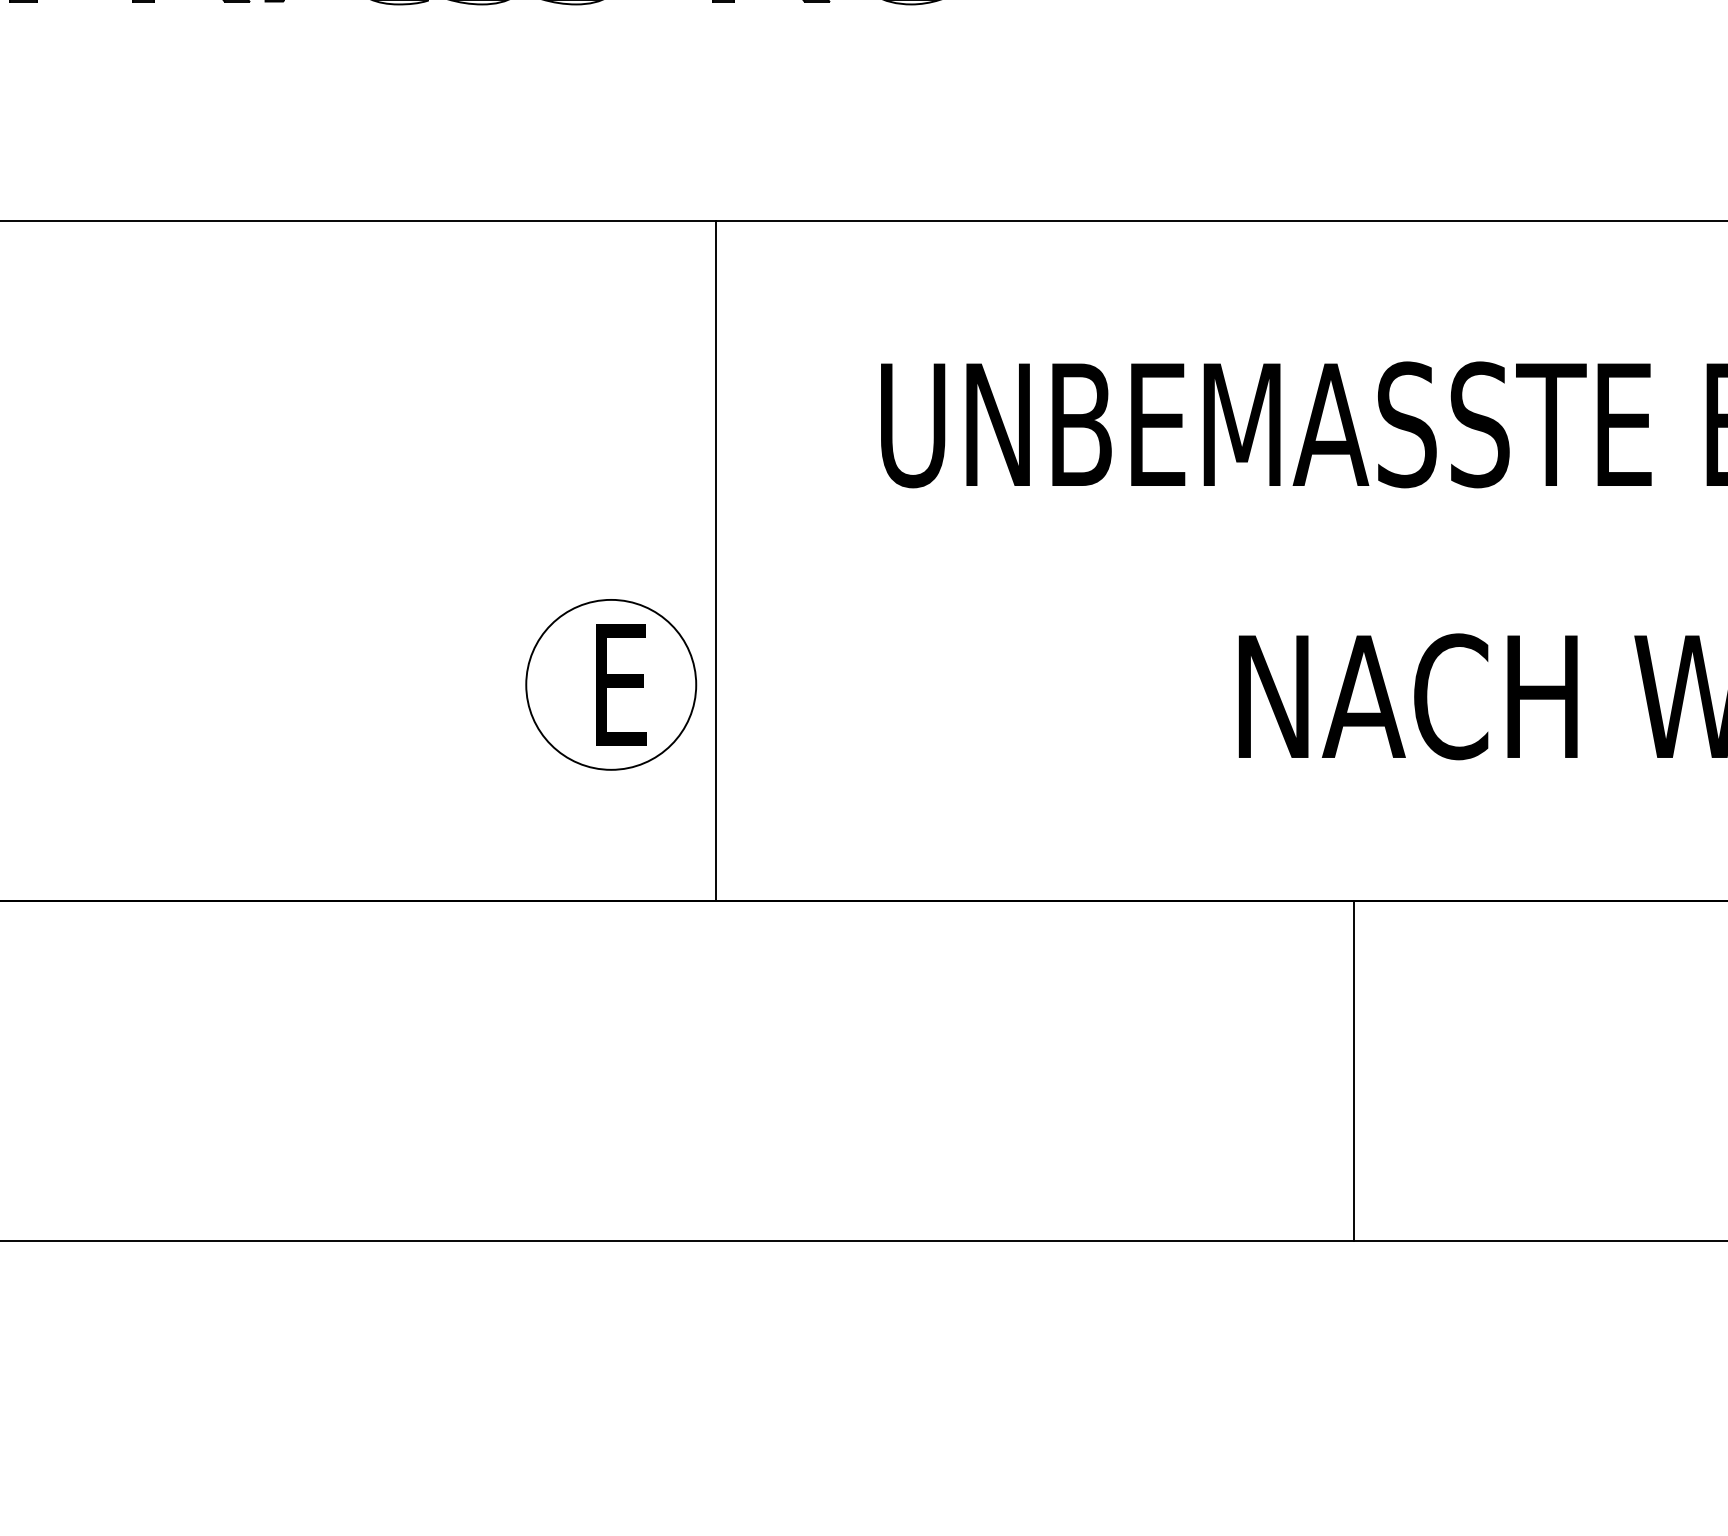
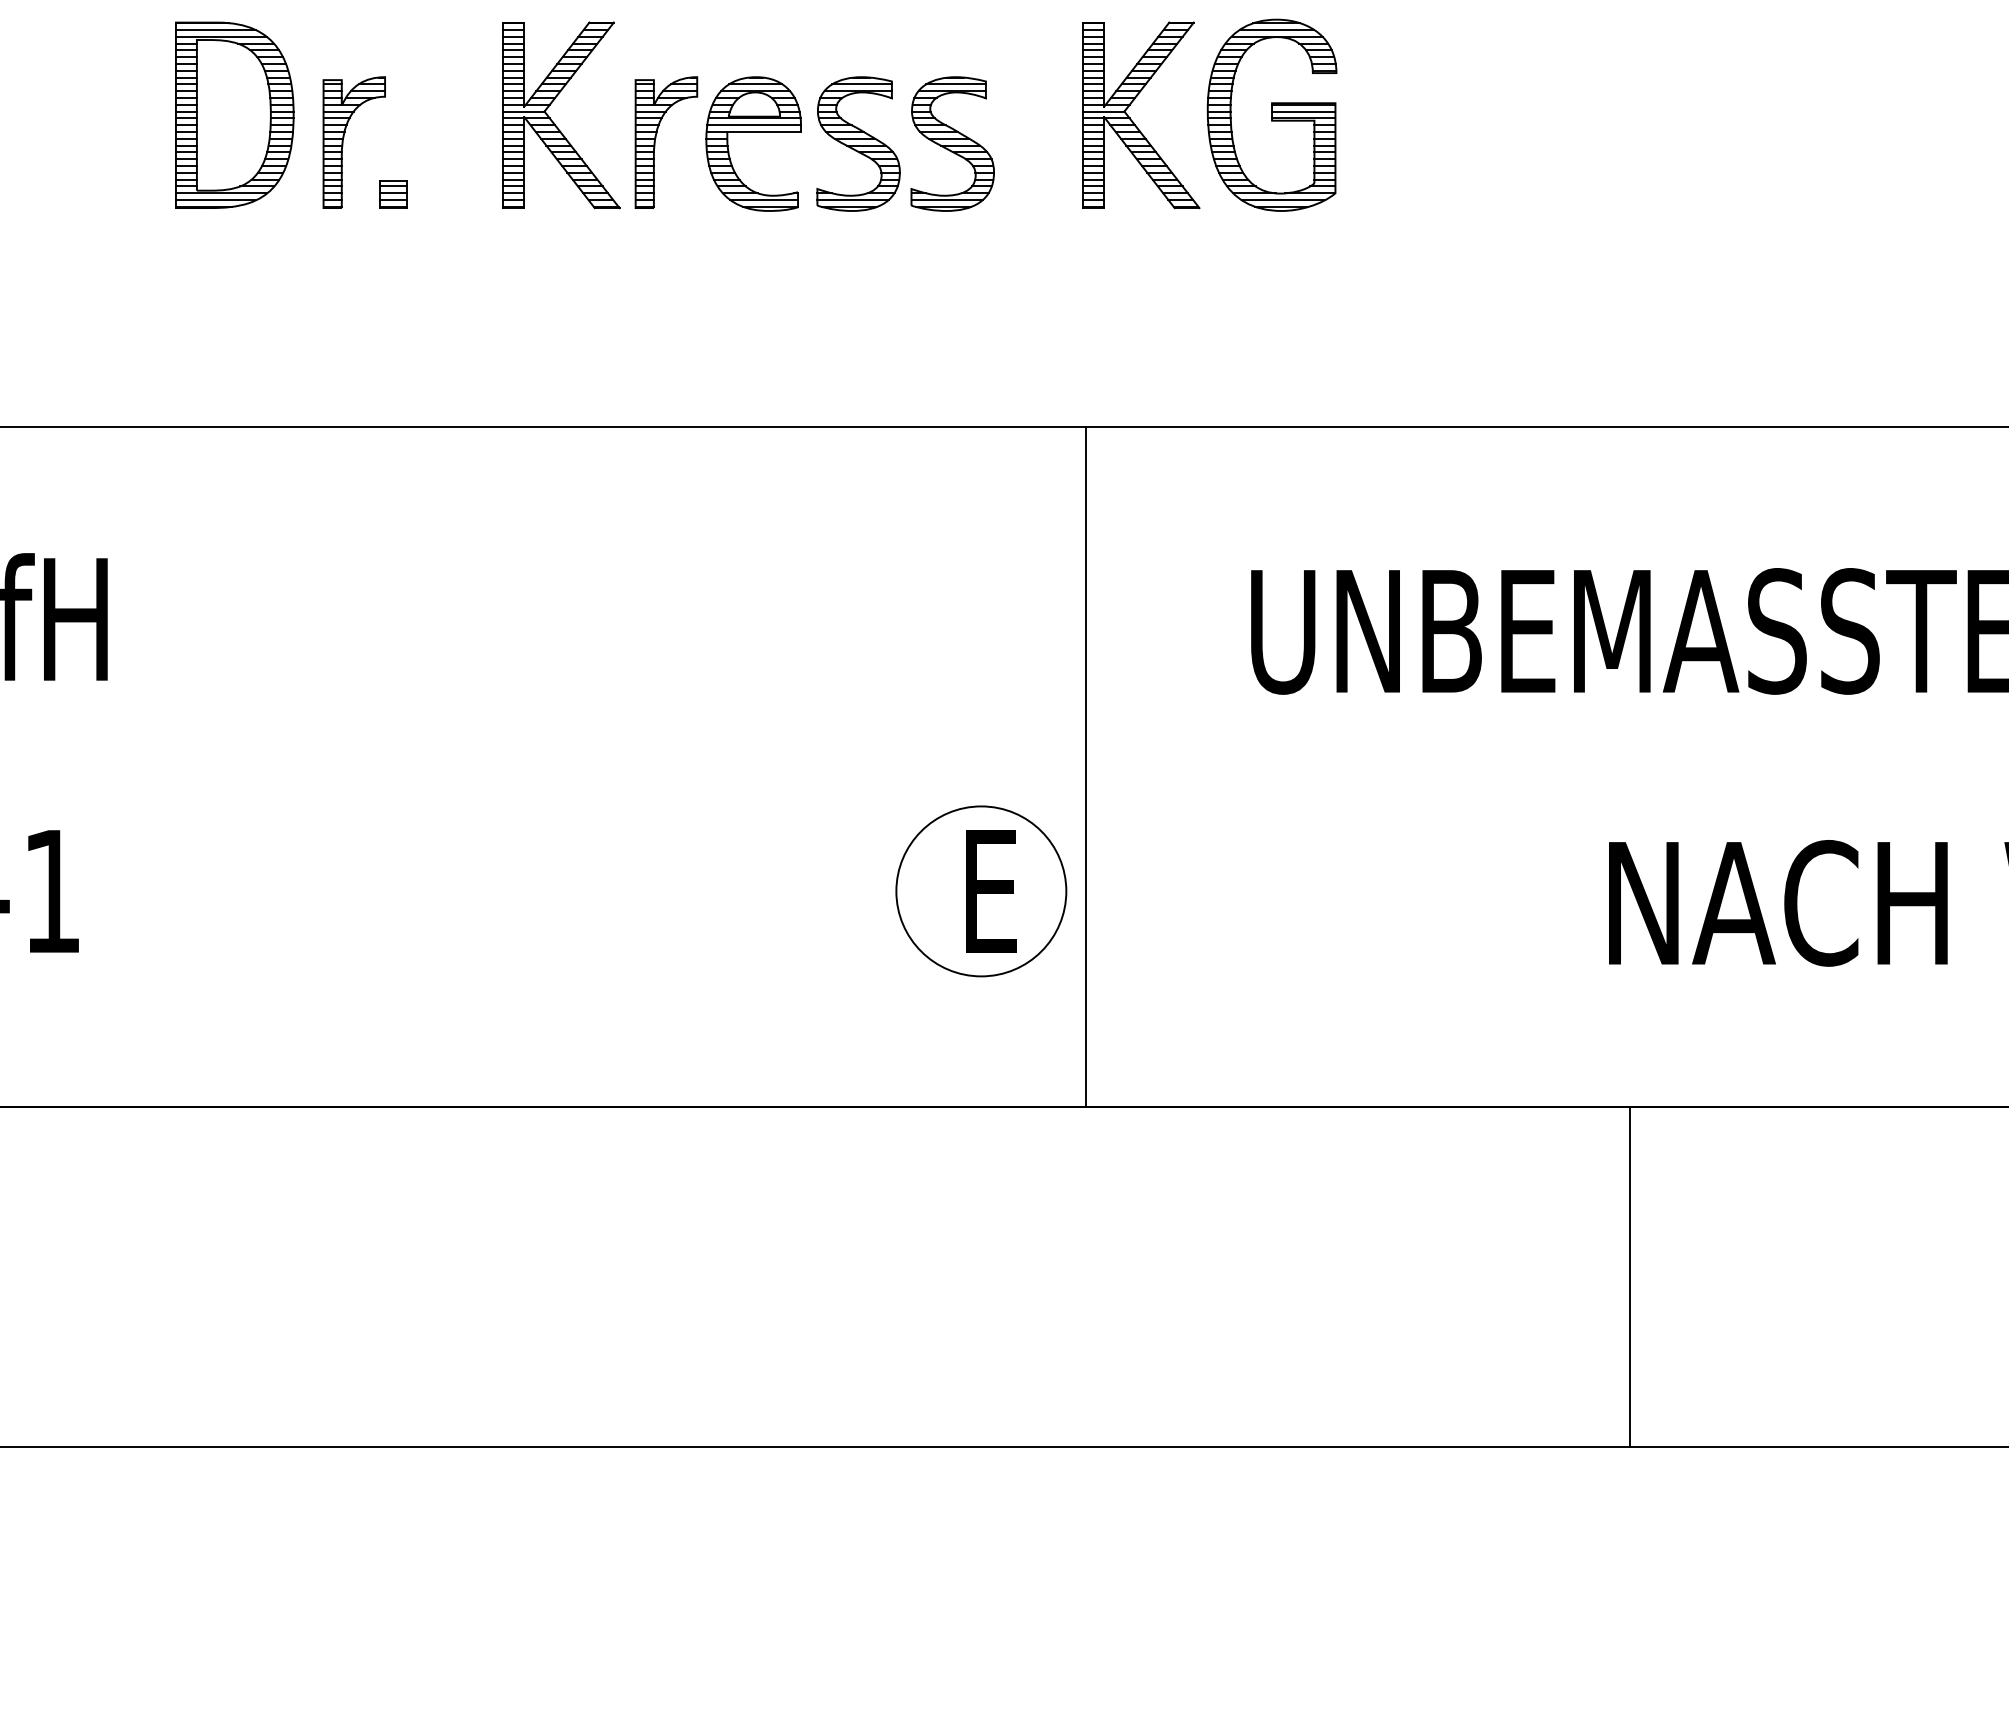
line: (1353, 1070) -> (1629, 1277), moved

